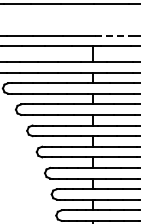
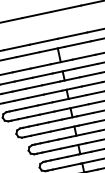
line: (112, 35) -> (72, 35), dashed -> solid

